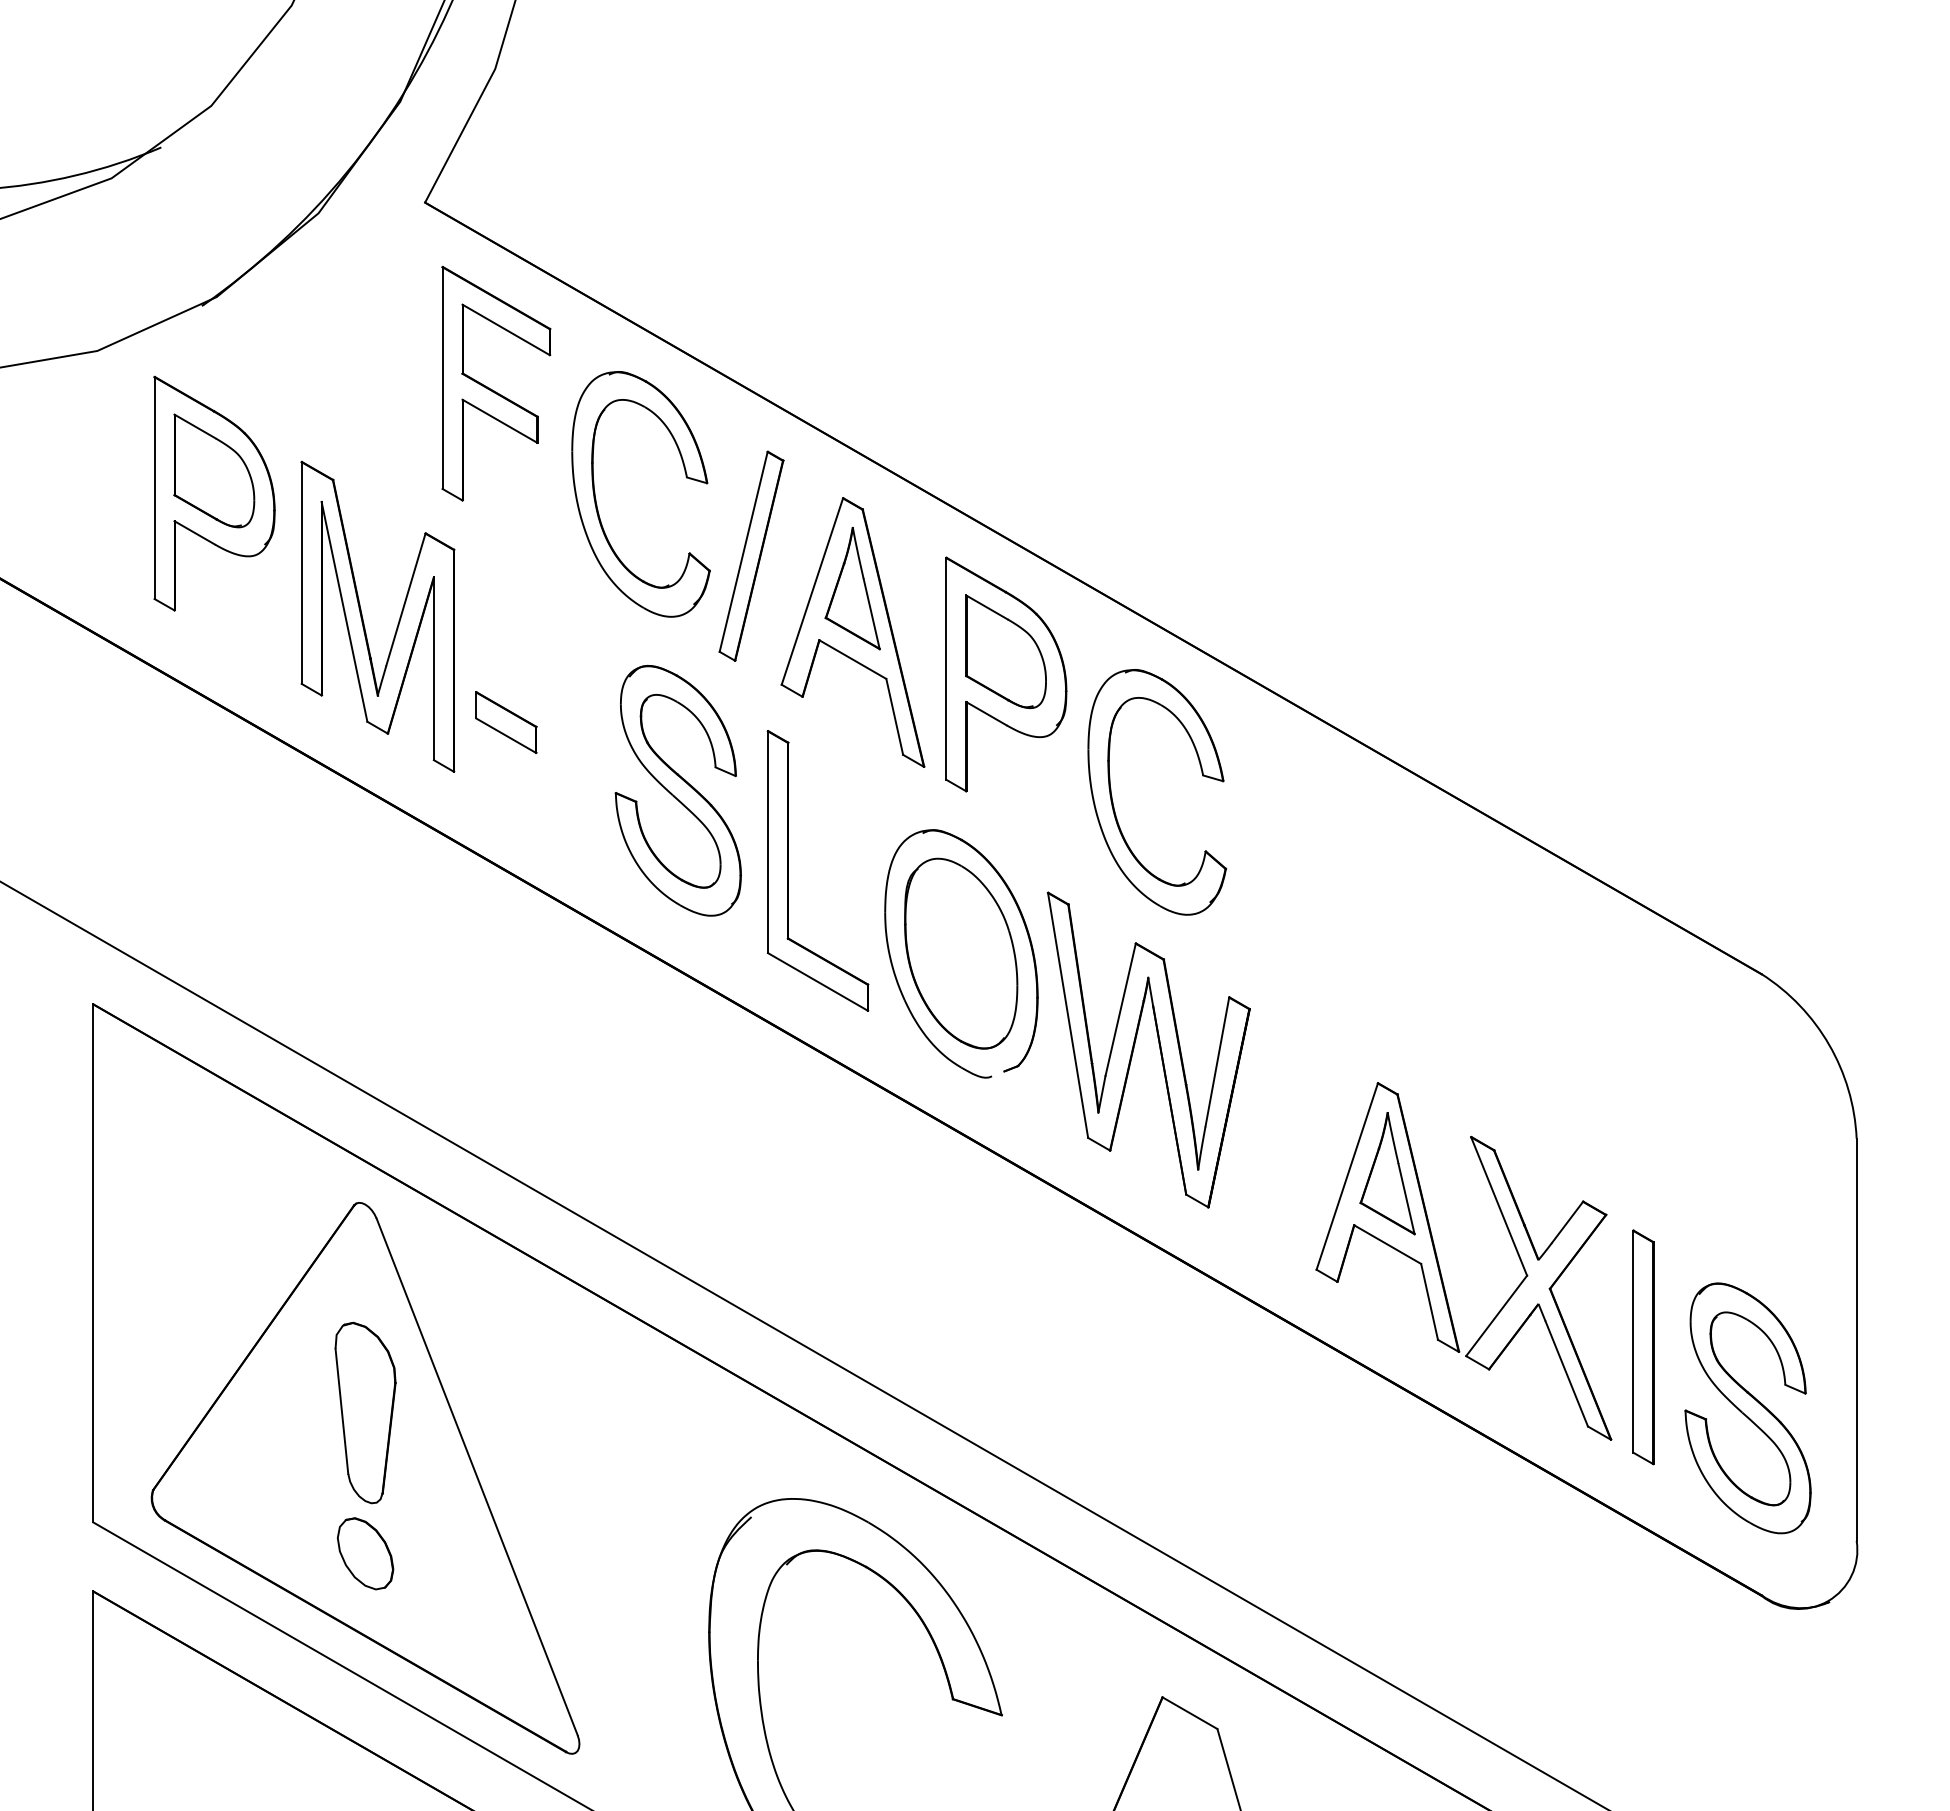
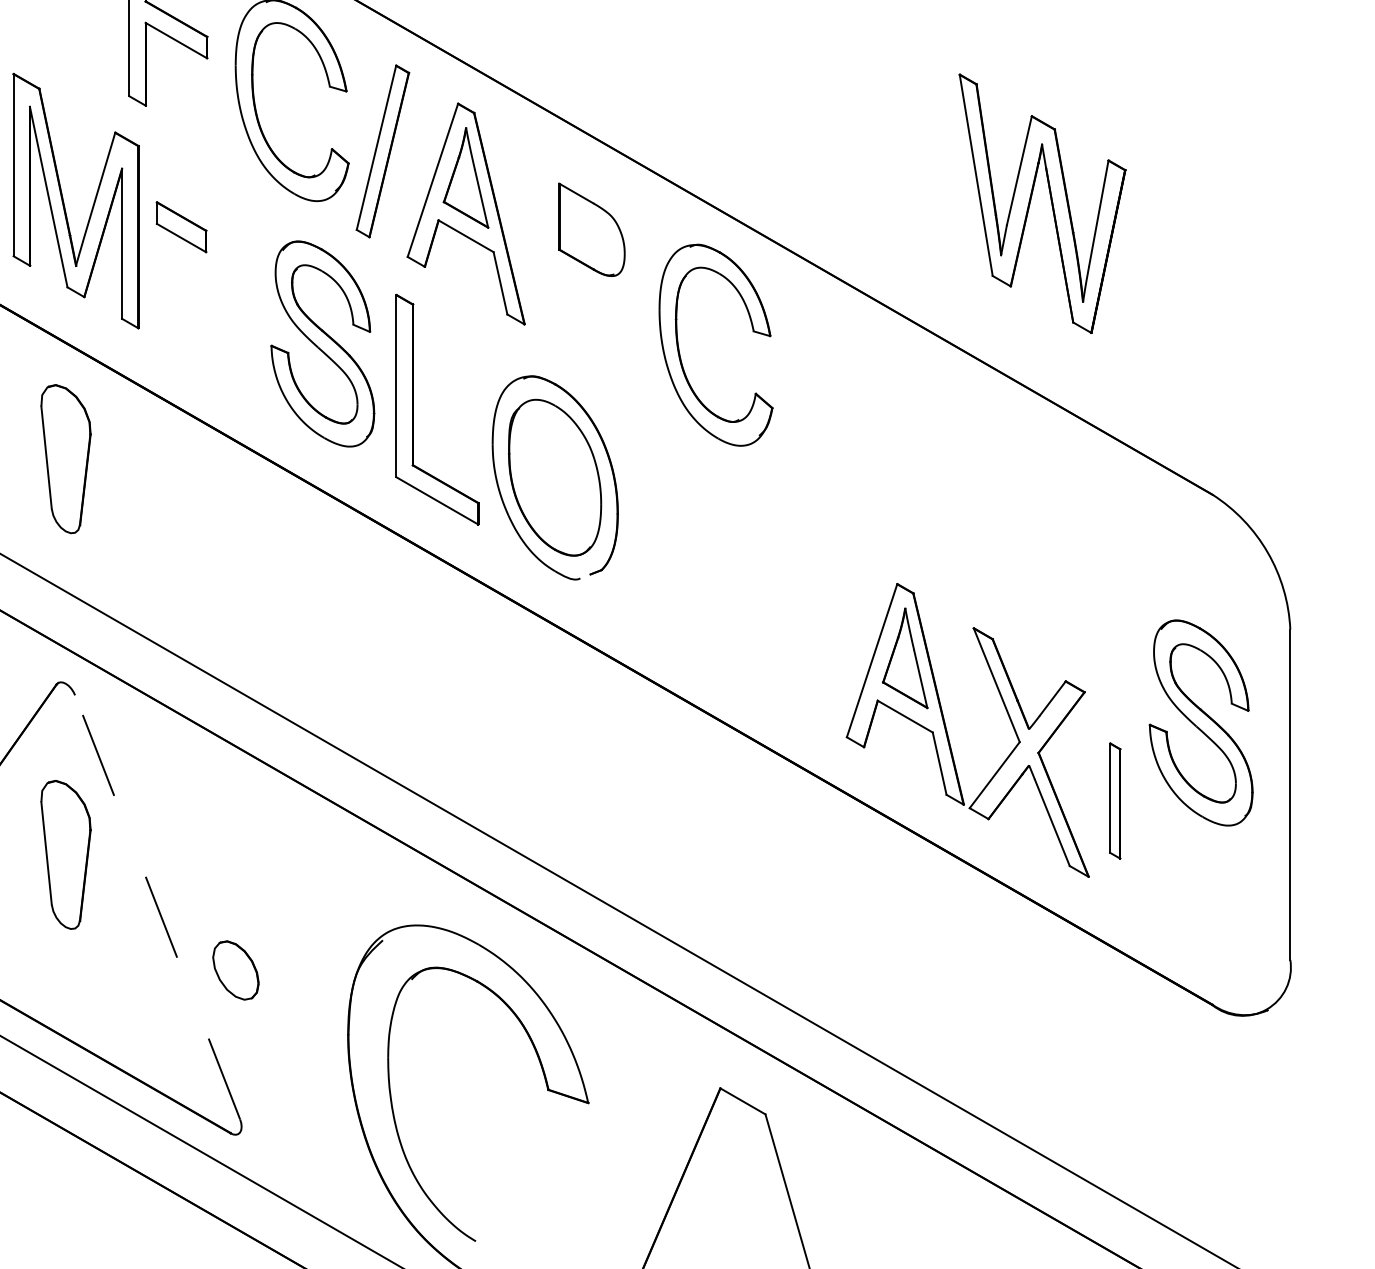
part: (1006, 674) -> (592, 248), removed
part: (506, 722) -> (181, 227), moved
part: (365, 930) -> (65, 458), added
part: (1159, 1049) -> (1051, 203), moved
part: (1643, 1347) -> (1115, 801), size x0.6
part: (1747, 1408) -> (1200, 723), moved
line: (477, 1476) -> (157, 907), solid -> dashed
part: (365, 1553) -> (235, 970), moved

